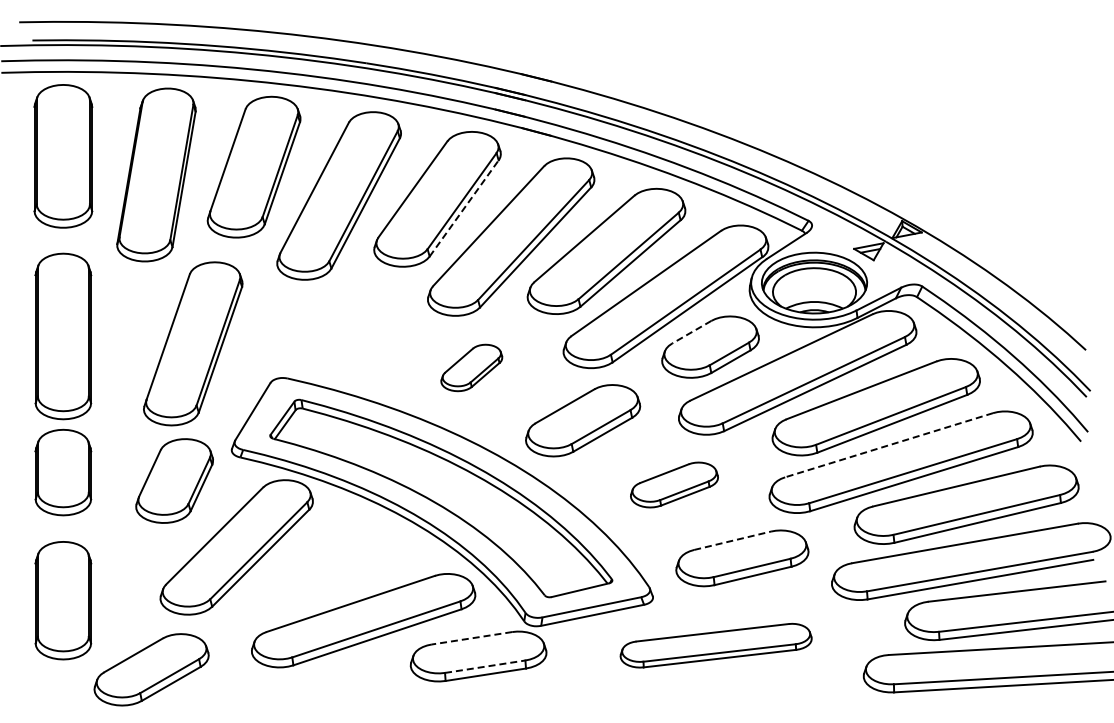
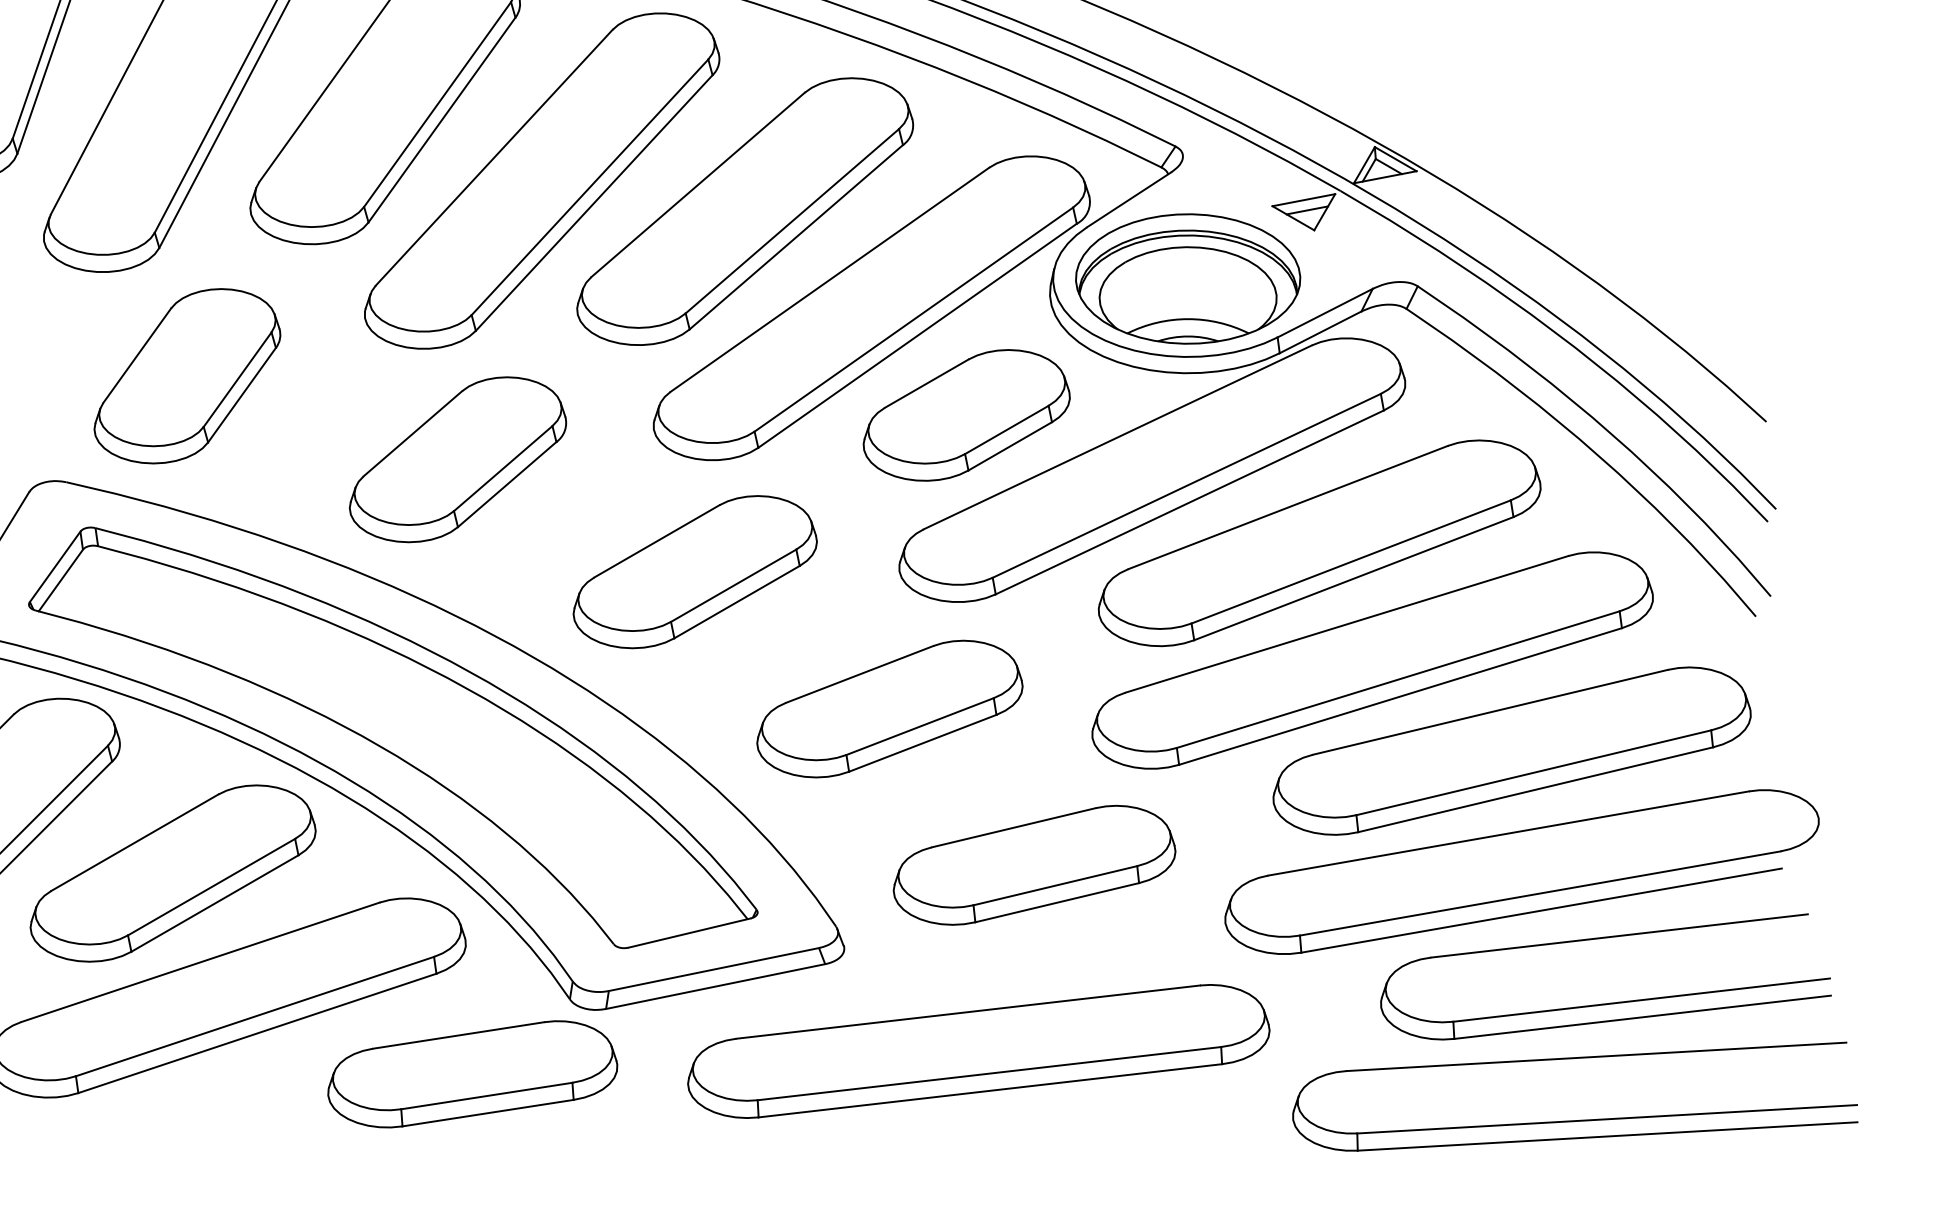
line: (464, 208) -> (442, 120), dashed -> solid
part: (344, 328) -> (187, 375), added
line: (691, 332) -> (926, 384), dashed -> solid
part: (471, 367) -> (457, 458), size x1.67
line: (889, 445) -> (1347, 624), dashed -> solid
part: (674, 484) -> (889, 707), size x1.43
line: (732, 540) -> (1013, 827), dashed -> solid
part: (337, 562) -> (172, 874), added
line: (472, 638) -> (459, 1035), dashed -> solid
part: (715, 645) -> (977, 1050), size x1.43
line: (485, 666) -> (487, 1095), dashed -> solid

